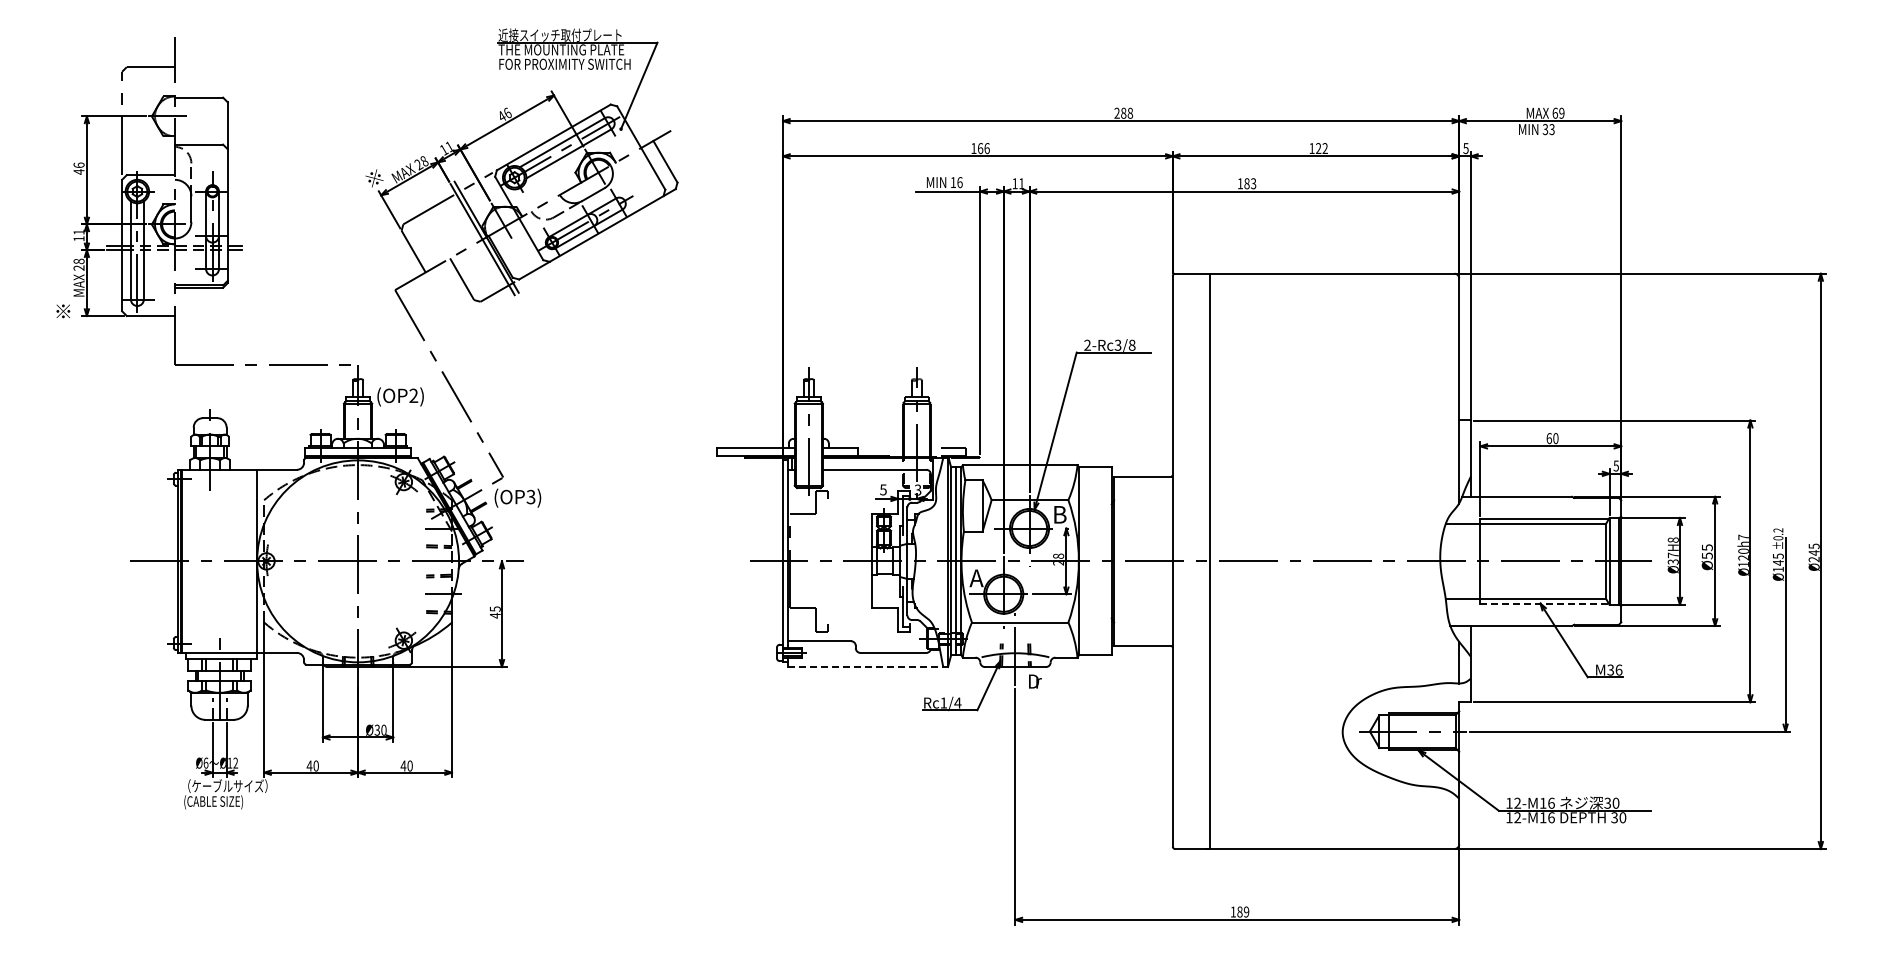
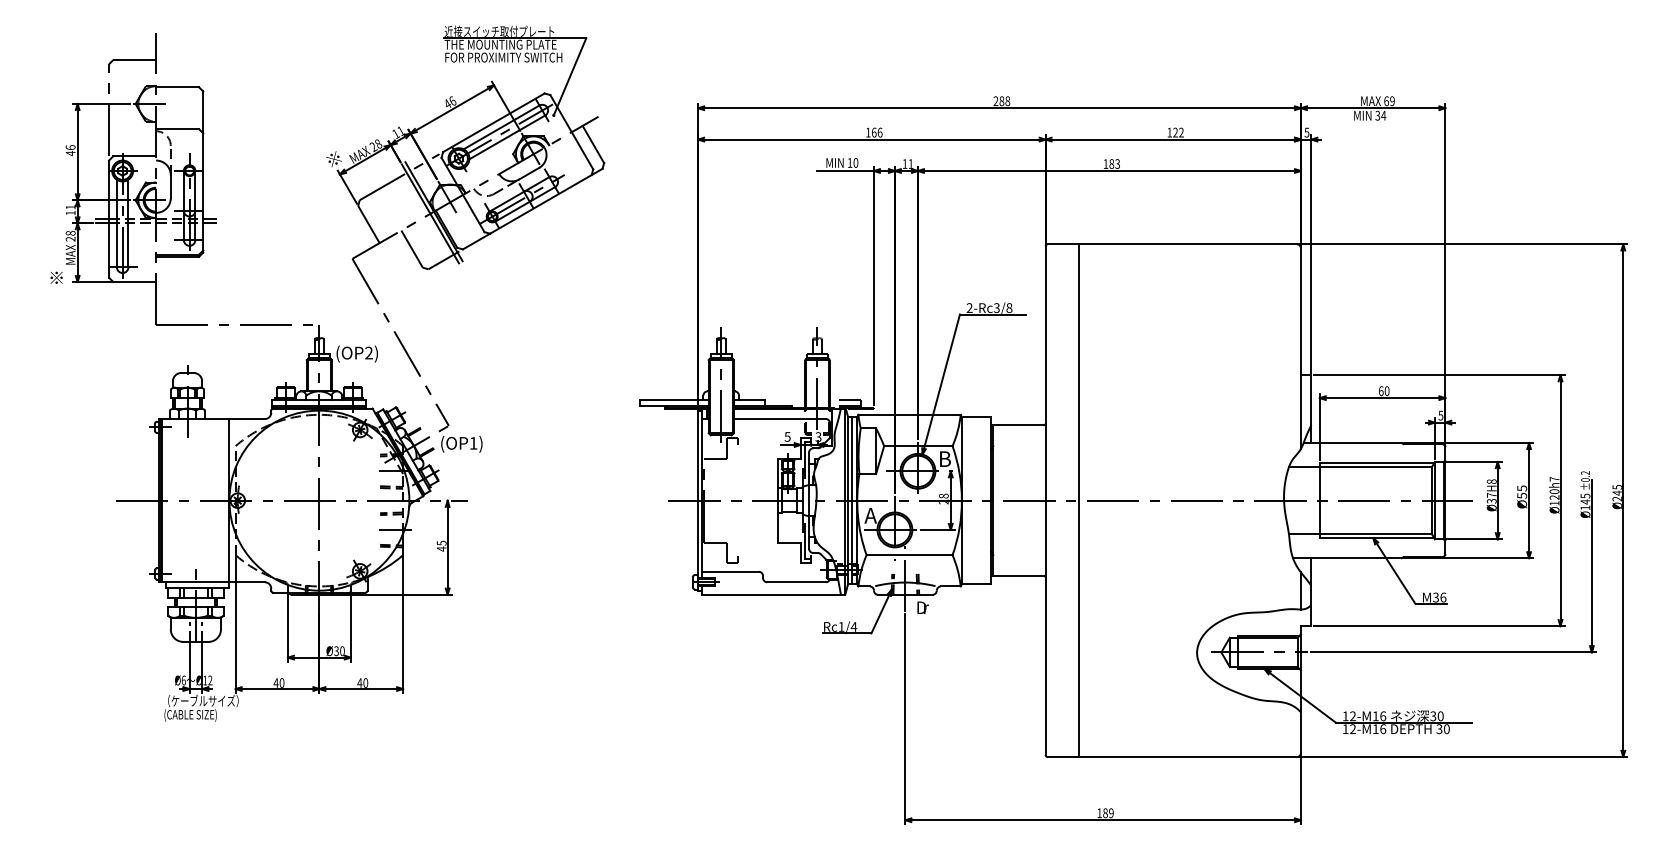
text: (1551, 129) -> (1383, 115), 33 -> 34
text: (959, 182) -> (855, 162), 16 -> 10
text: (530, 496) -> (473, 442), (OP3) -> (OP1)
line: (1545, 603) -> (1377, 538), dashed -> solid
line: (868, 667) -> (774, 595), dashed -> solid

